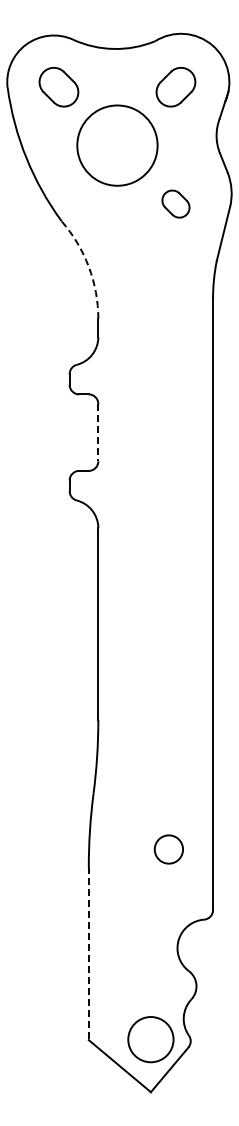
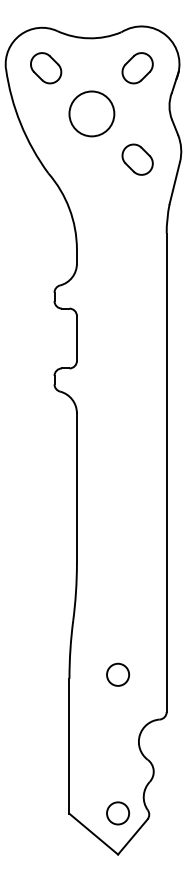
circle: (117, 145) -> (91, 113), size x0.71
part: (175, 203) -> (137, 159), size x1.43
arc: (88, 266) -> (69, 208), dashed -> solid
line: (98, 432) -> (77, 338), dashed -> solid
circle: (168, 849) -> (117, 674), moved
line: (88, 954) -> (69, 746), dashed -> solid
circle: (150, 1039) -> (117, 813), size x0.62

